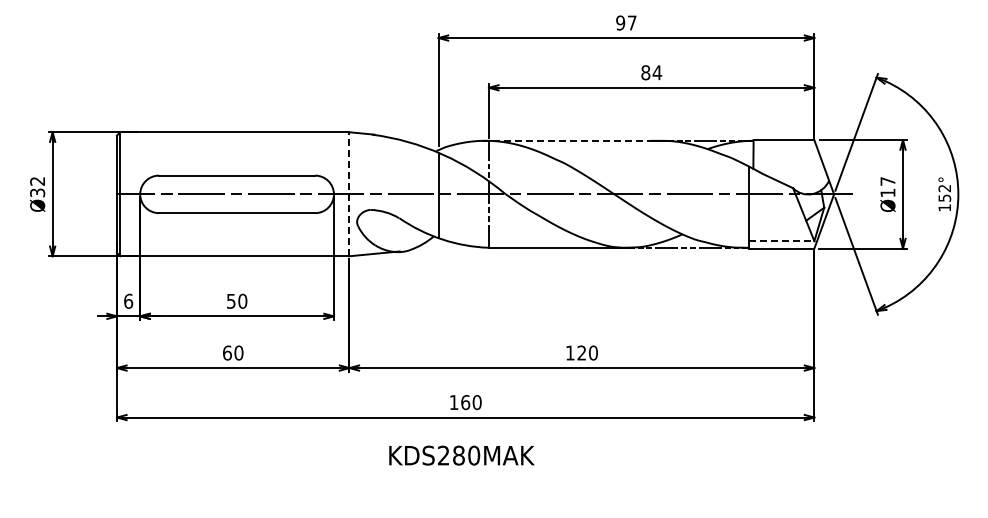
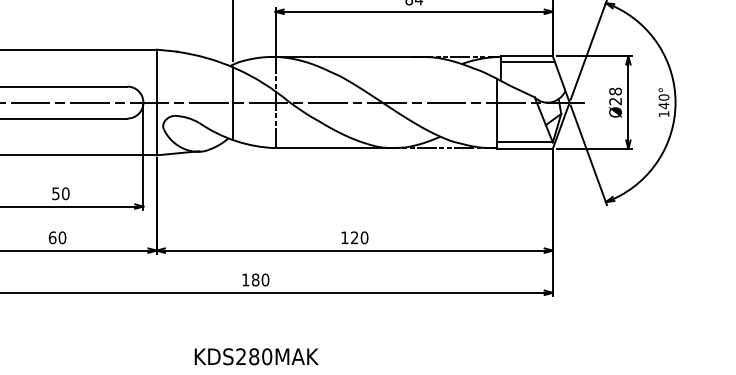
line: (566, 140) -> (341, 56), dashed -> solid
line: (784, 147) -> (527, 62), added
text: (887, 187) -> (615, 96), Ø17 -> Ø28
text: (944, 193) -> (663, 101), 152° -> 140°
line: (349, 194) -> (156, 102), dashed -> solid
line: (781, 241) -> (524, 142), dashed -> solid
text: (465, 402) -> (255, 279), 160 -> 180
text: (461, 455) -> (256, 356), moved

